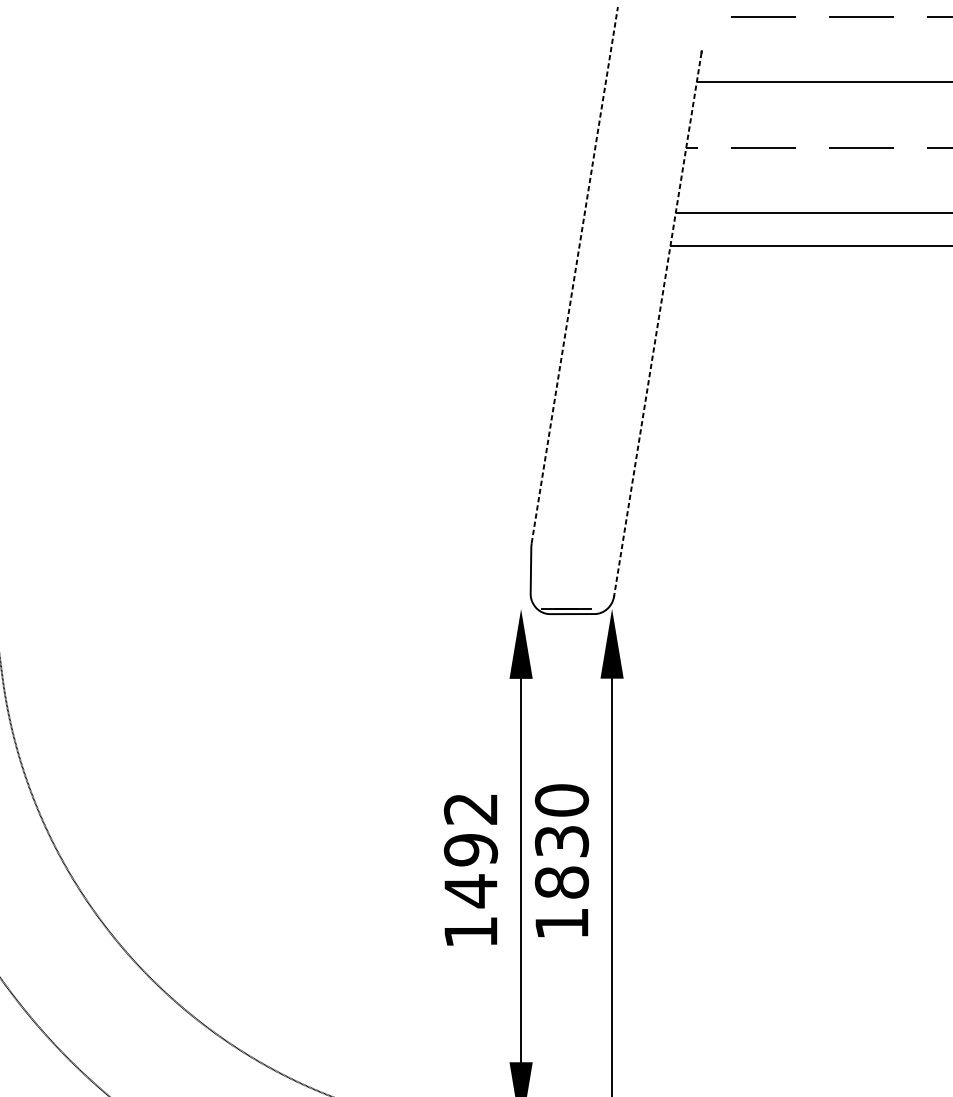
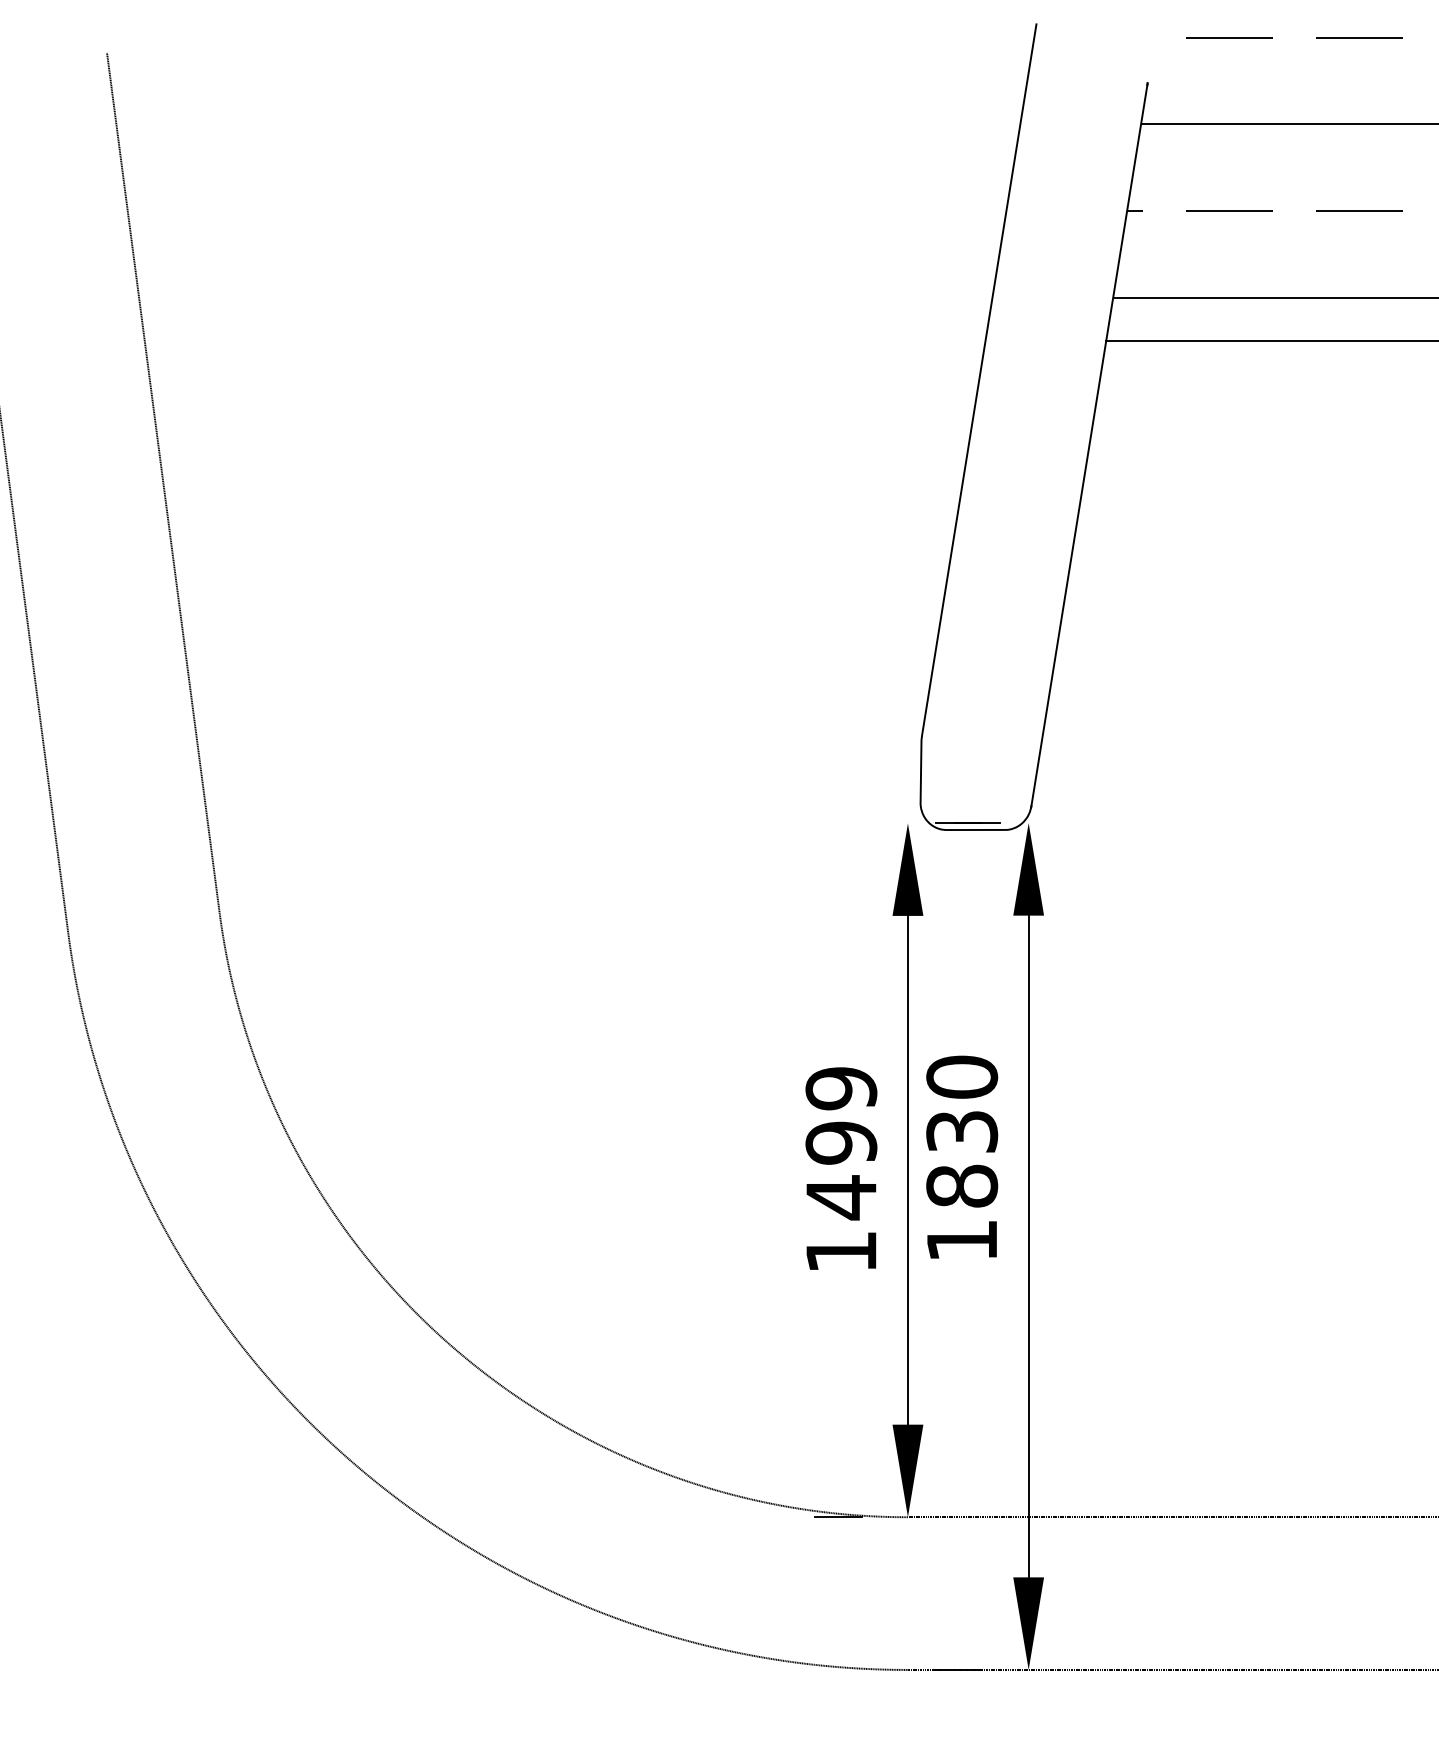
line: (575, 274) -> (979, 379), dashed -> solid
line: (657, 325) -> (1089, 446), dashed -> solid
text: (471, 808) -> (841, 1088), 1492 -> 1499

